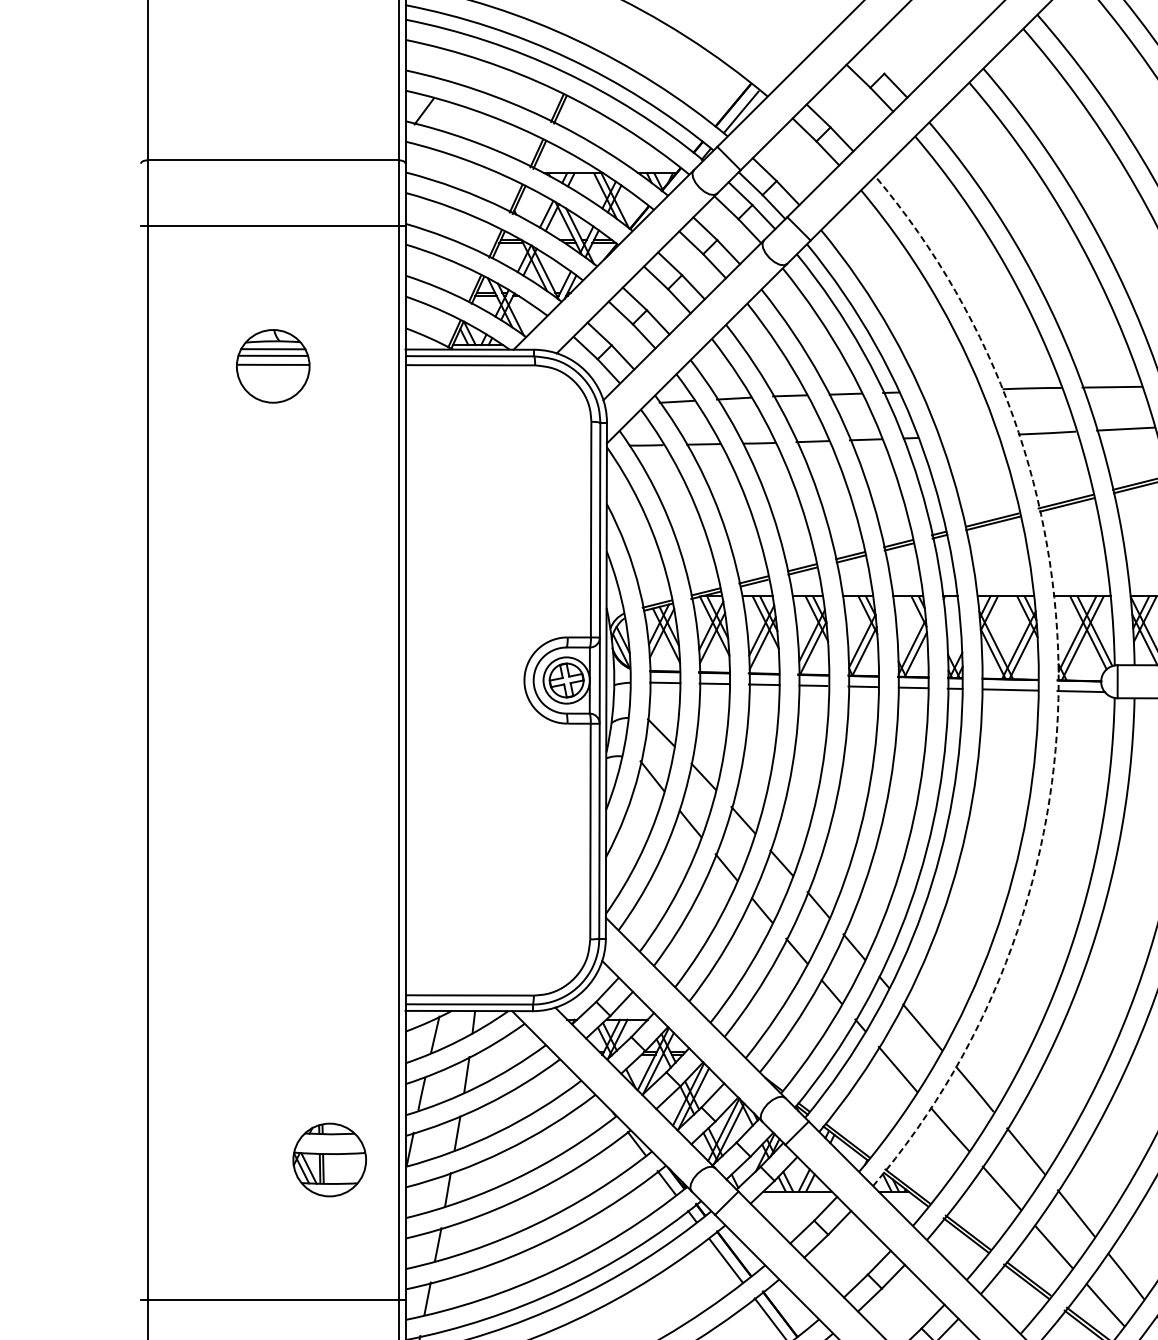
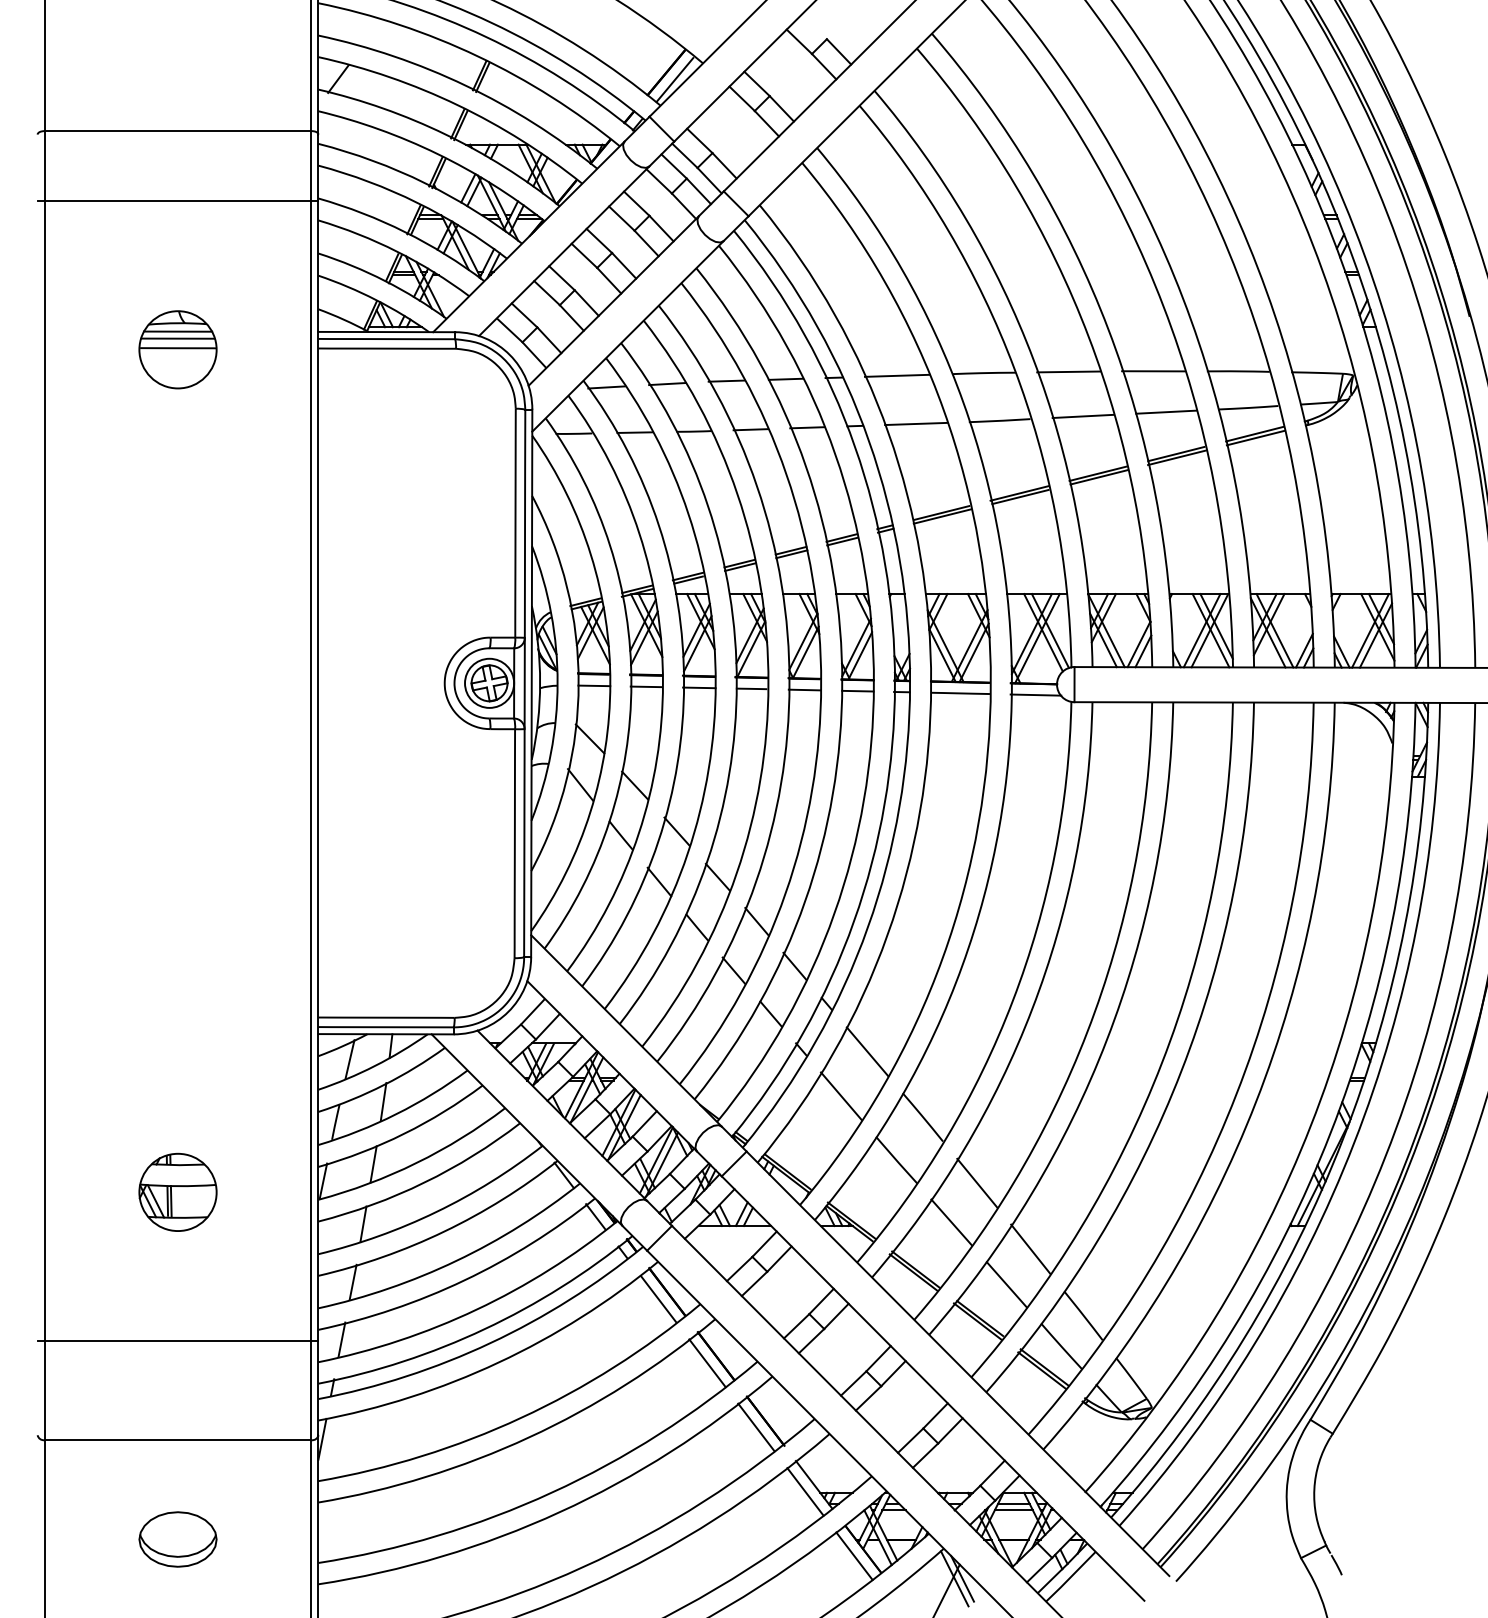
line: (949, 390) -> (896, 375), added
line: (967, 435) -> (915, 423), added
arc: (1058, 681) -> (1011, 684), dashed -> solid
part: (329, 1159) -> (177, 1191), moved

